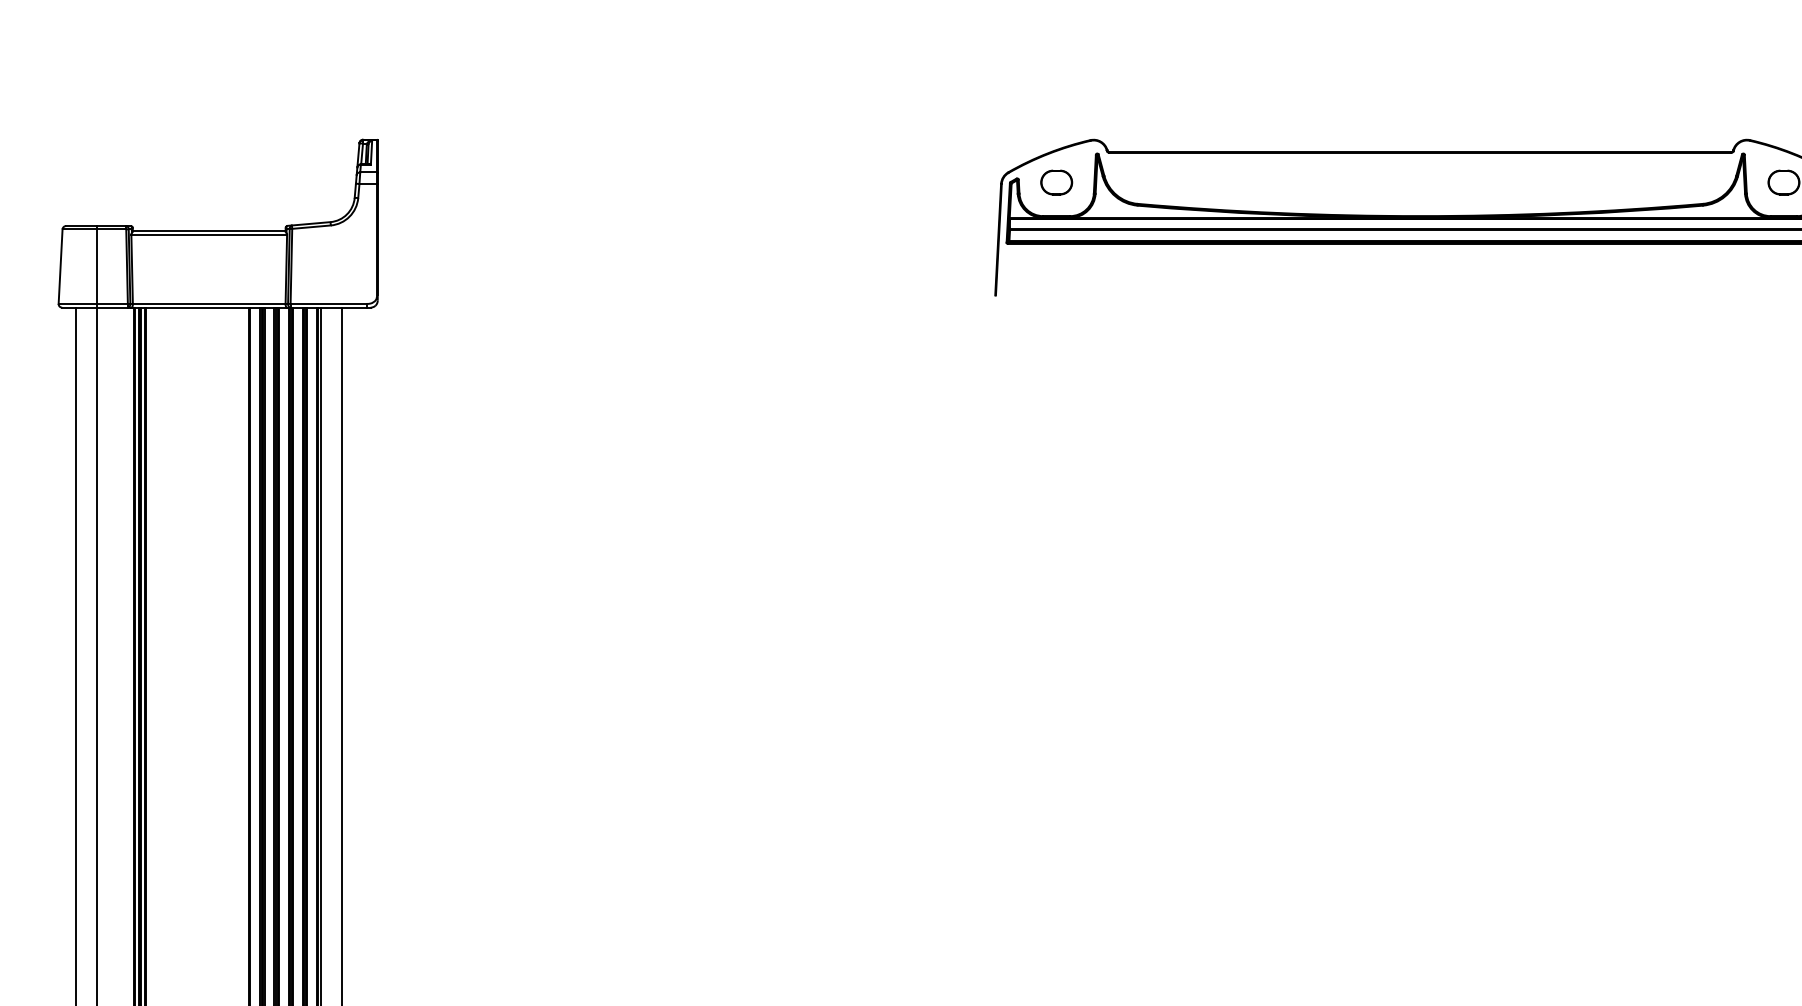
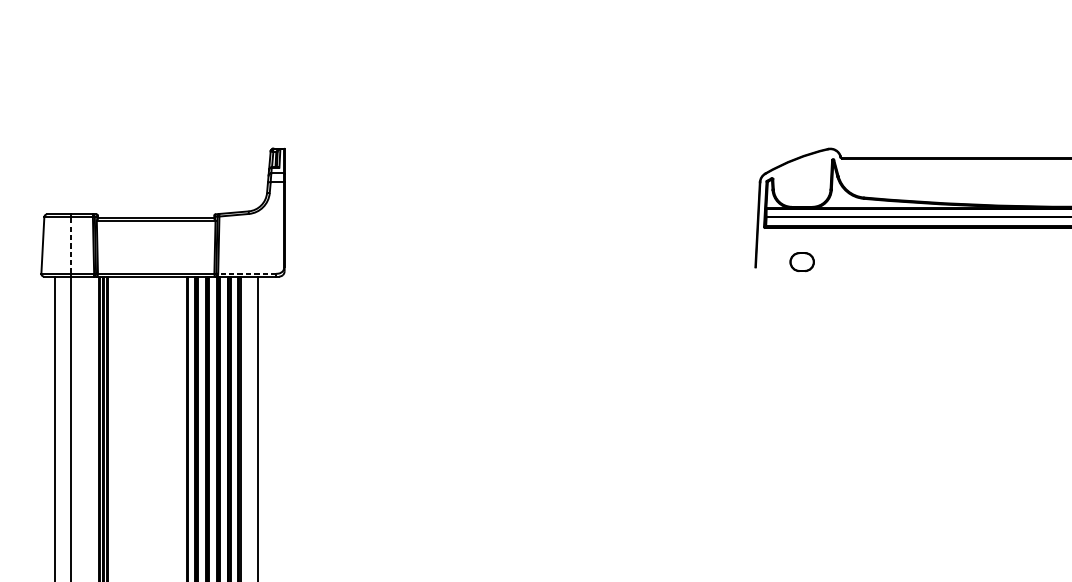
part: (1056, 182) -> (802, 262), moved
line: (97, 266) -> (71, 245), solid -> dashed
line: (328, 303) -> (247, 273), solid -> dashed

